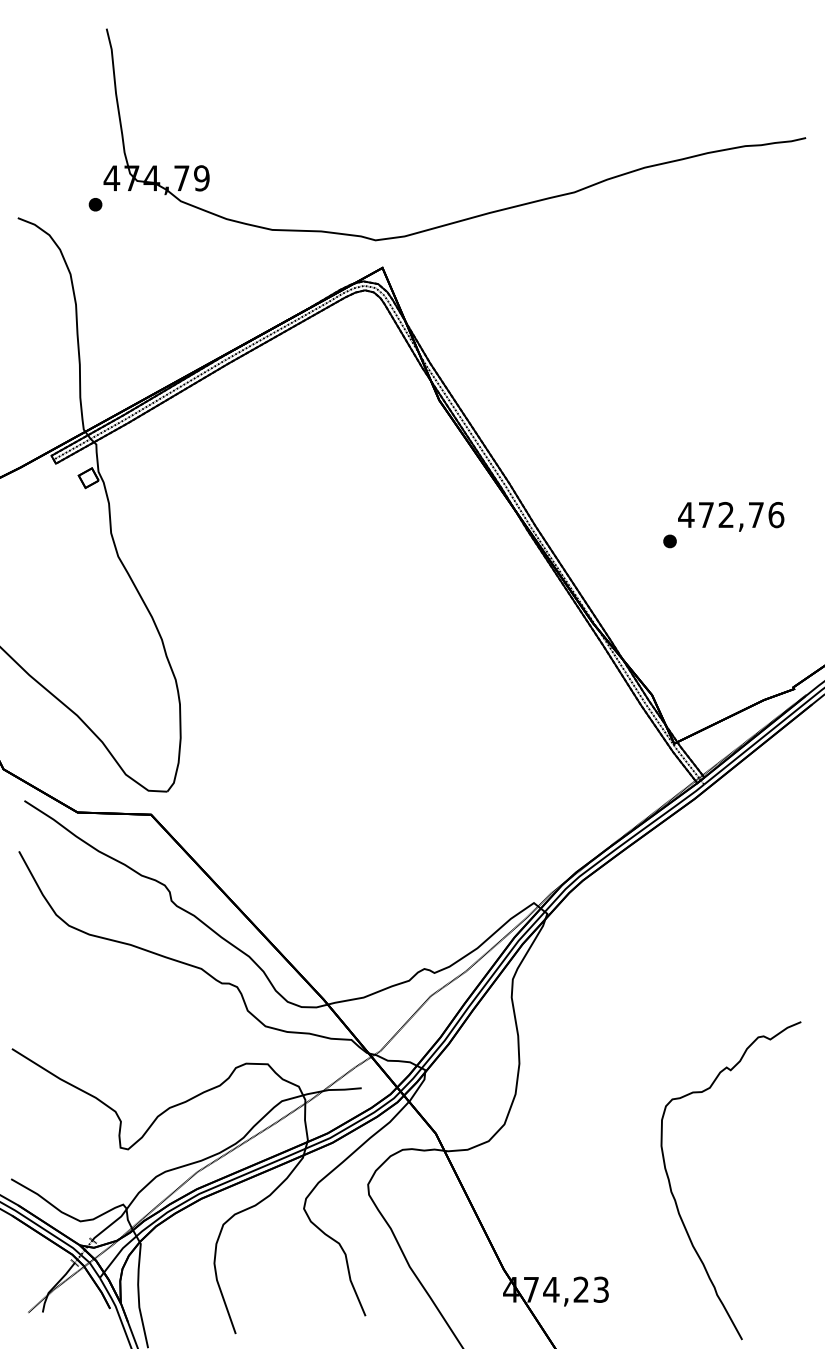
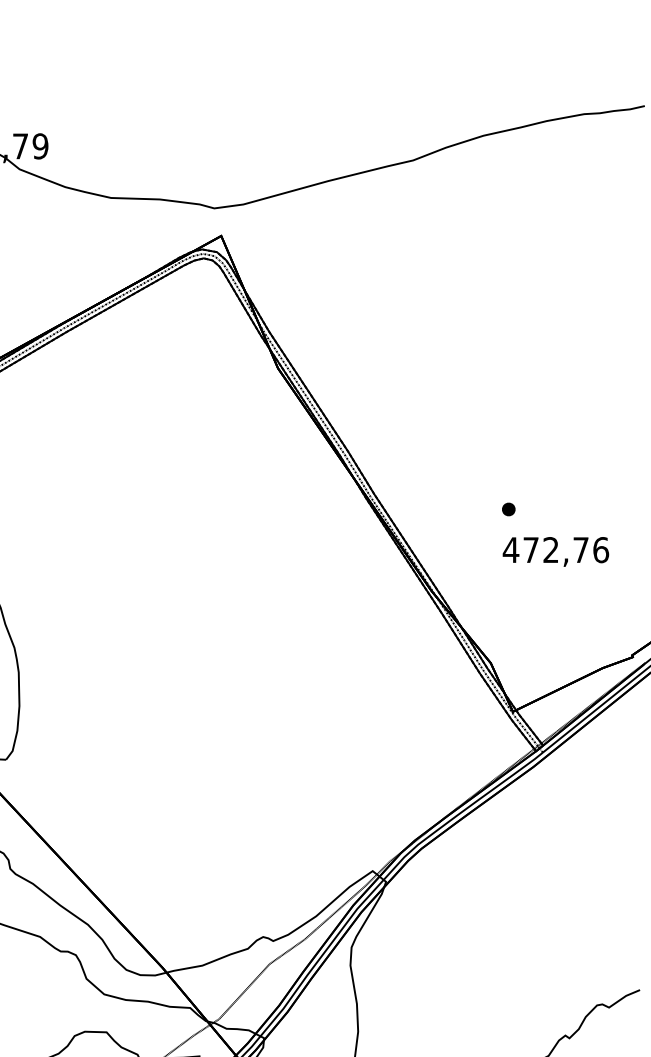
text: (731, 516) -> (556, 551), moved

